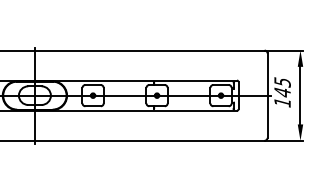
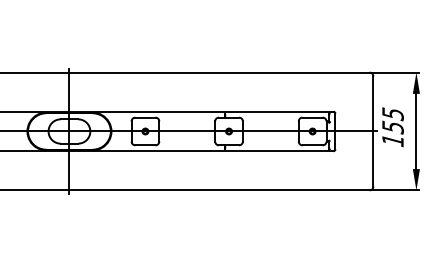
text: (282, 92) -> (392, 127), 145 -> 155

